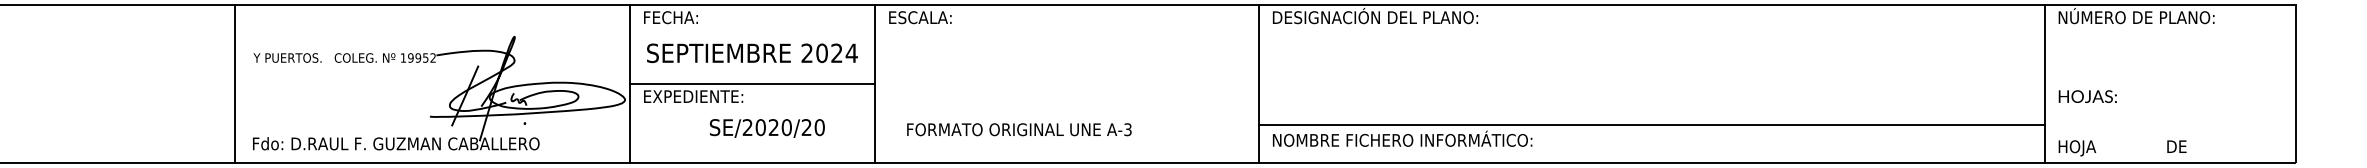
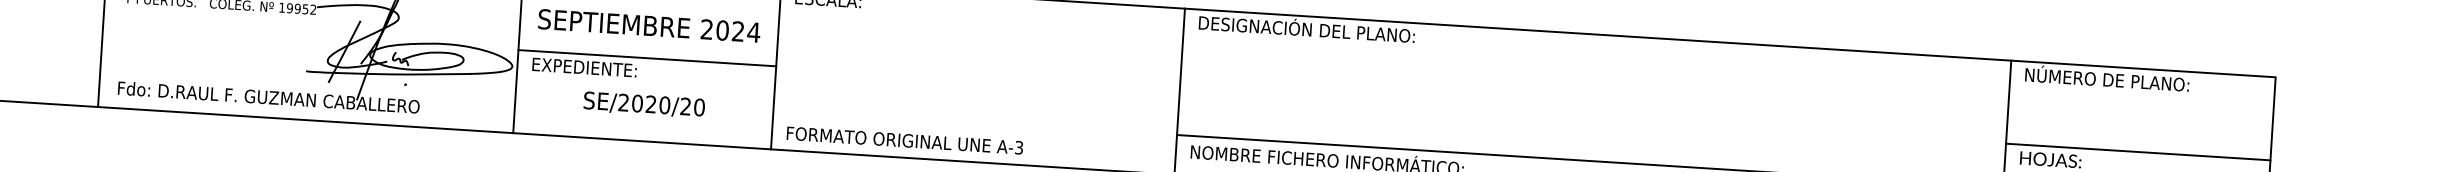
line: (2169, 84) -> (2137, 152), added
text: (766, 128) -> (643, 104), moved
text: (1019, 129) -> (905, 140), moved

